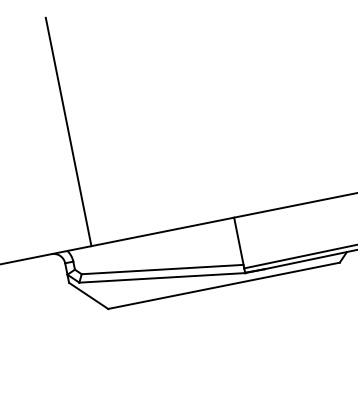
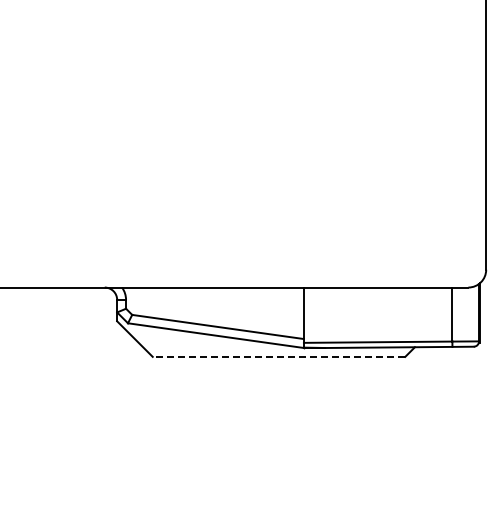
line: (68, 131) -> (148, 162), removed
line: (223, 285) -> (278, 356), solid -> dashed

